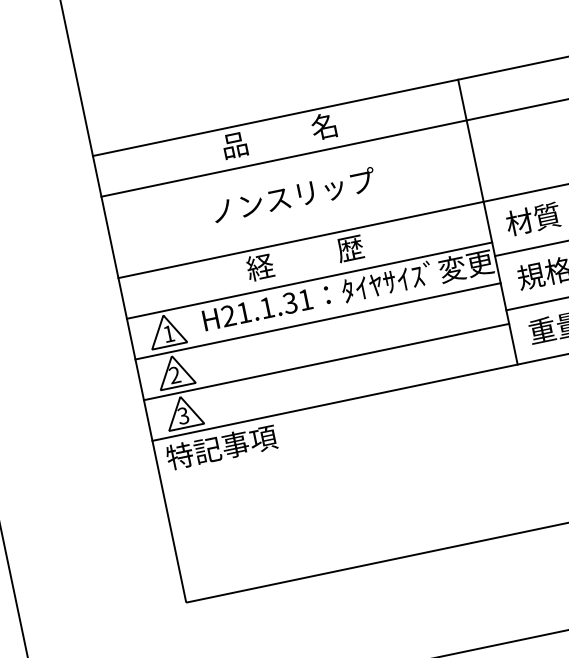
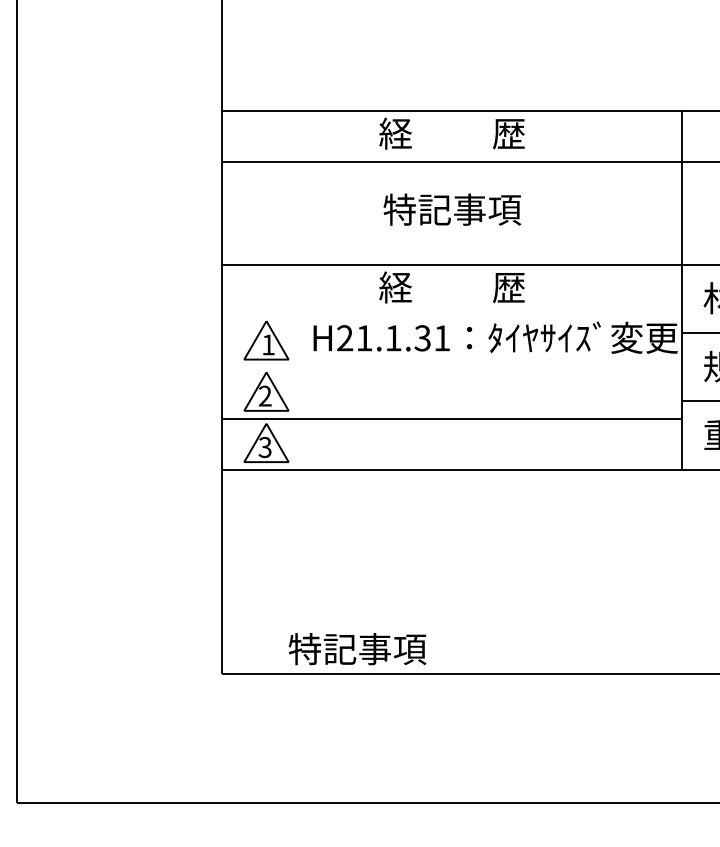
text: (279, 135) -> (451, 133), 品          名 -> 経          歴
text: (294, 195) -> (454, 209), ノンスリップ -> 特記事項
line: (309, 281) -> (451, 316), removed
line: (317, 321) -> (451, 367), removed
text: (221, 447) -> (357, 649), moved

